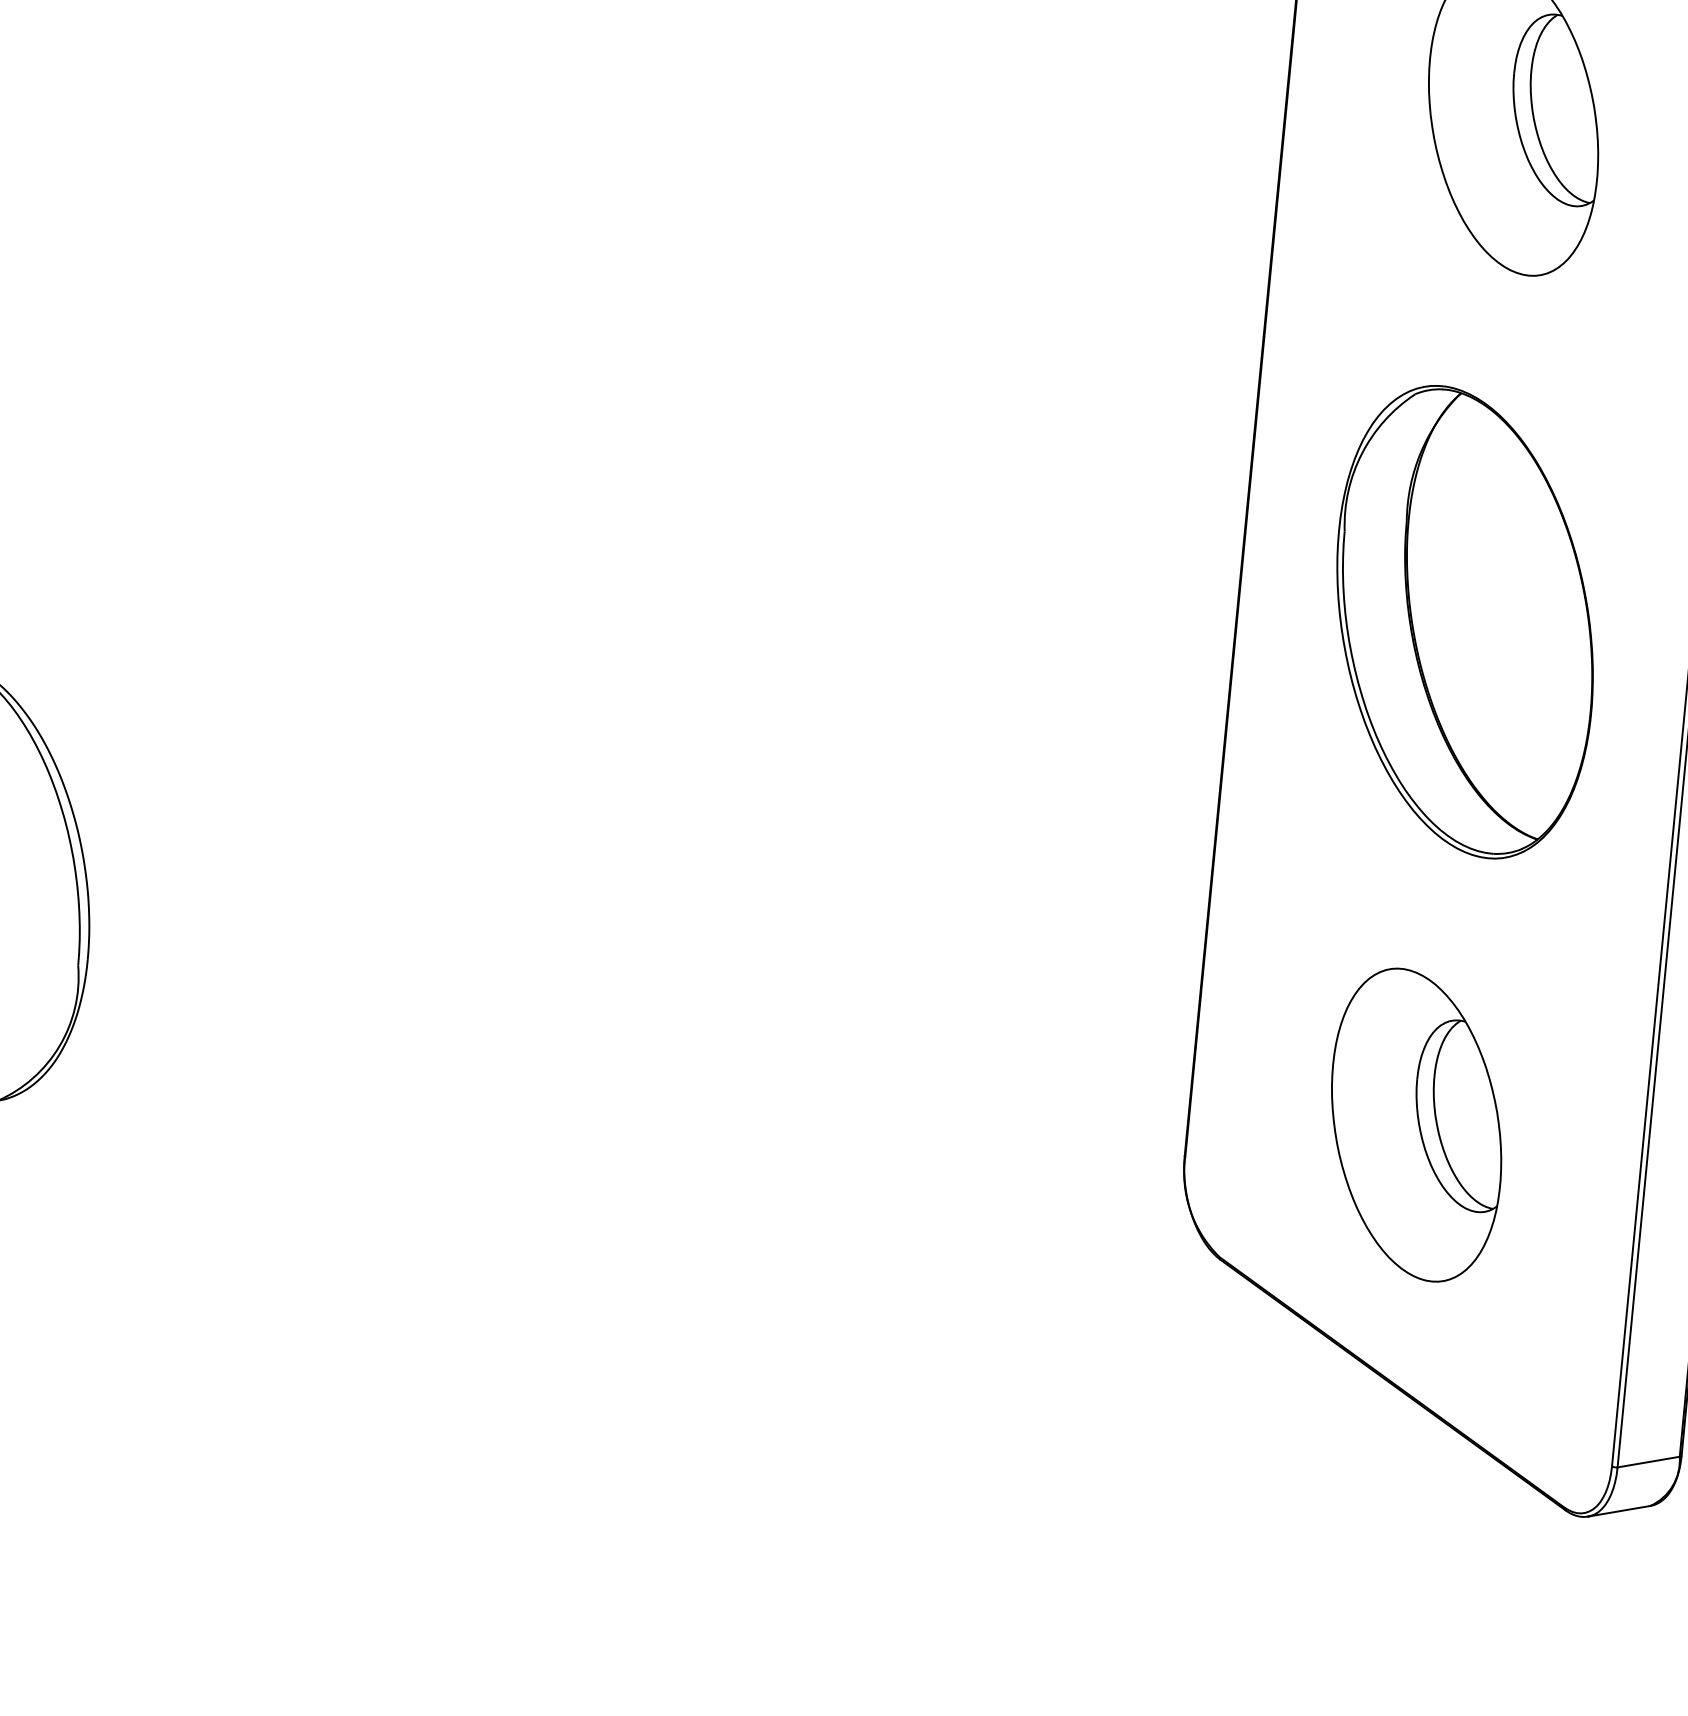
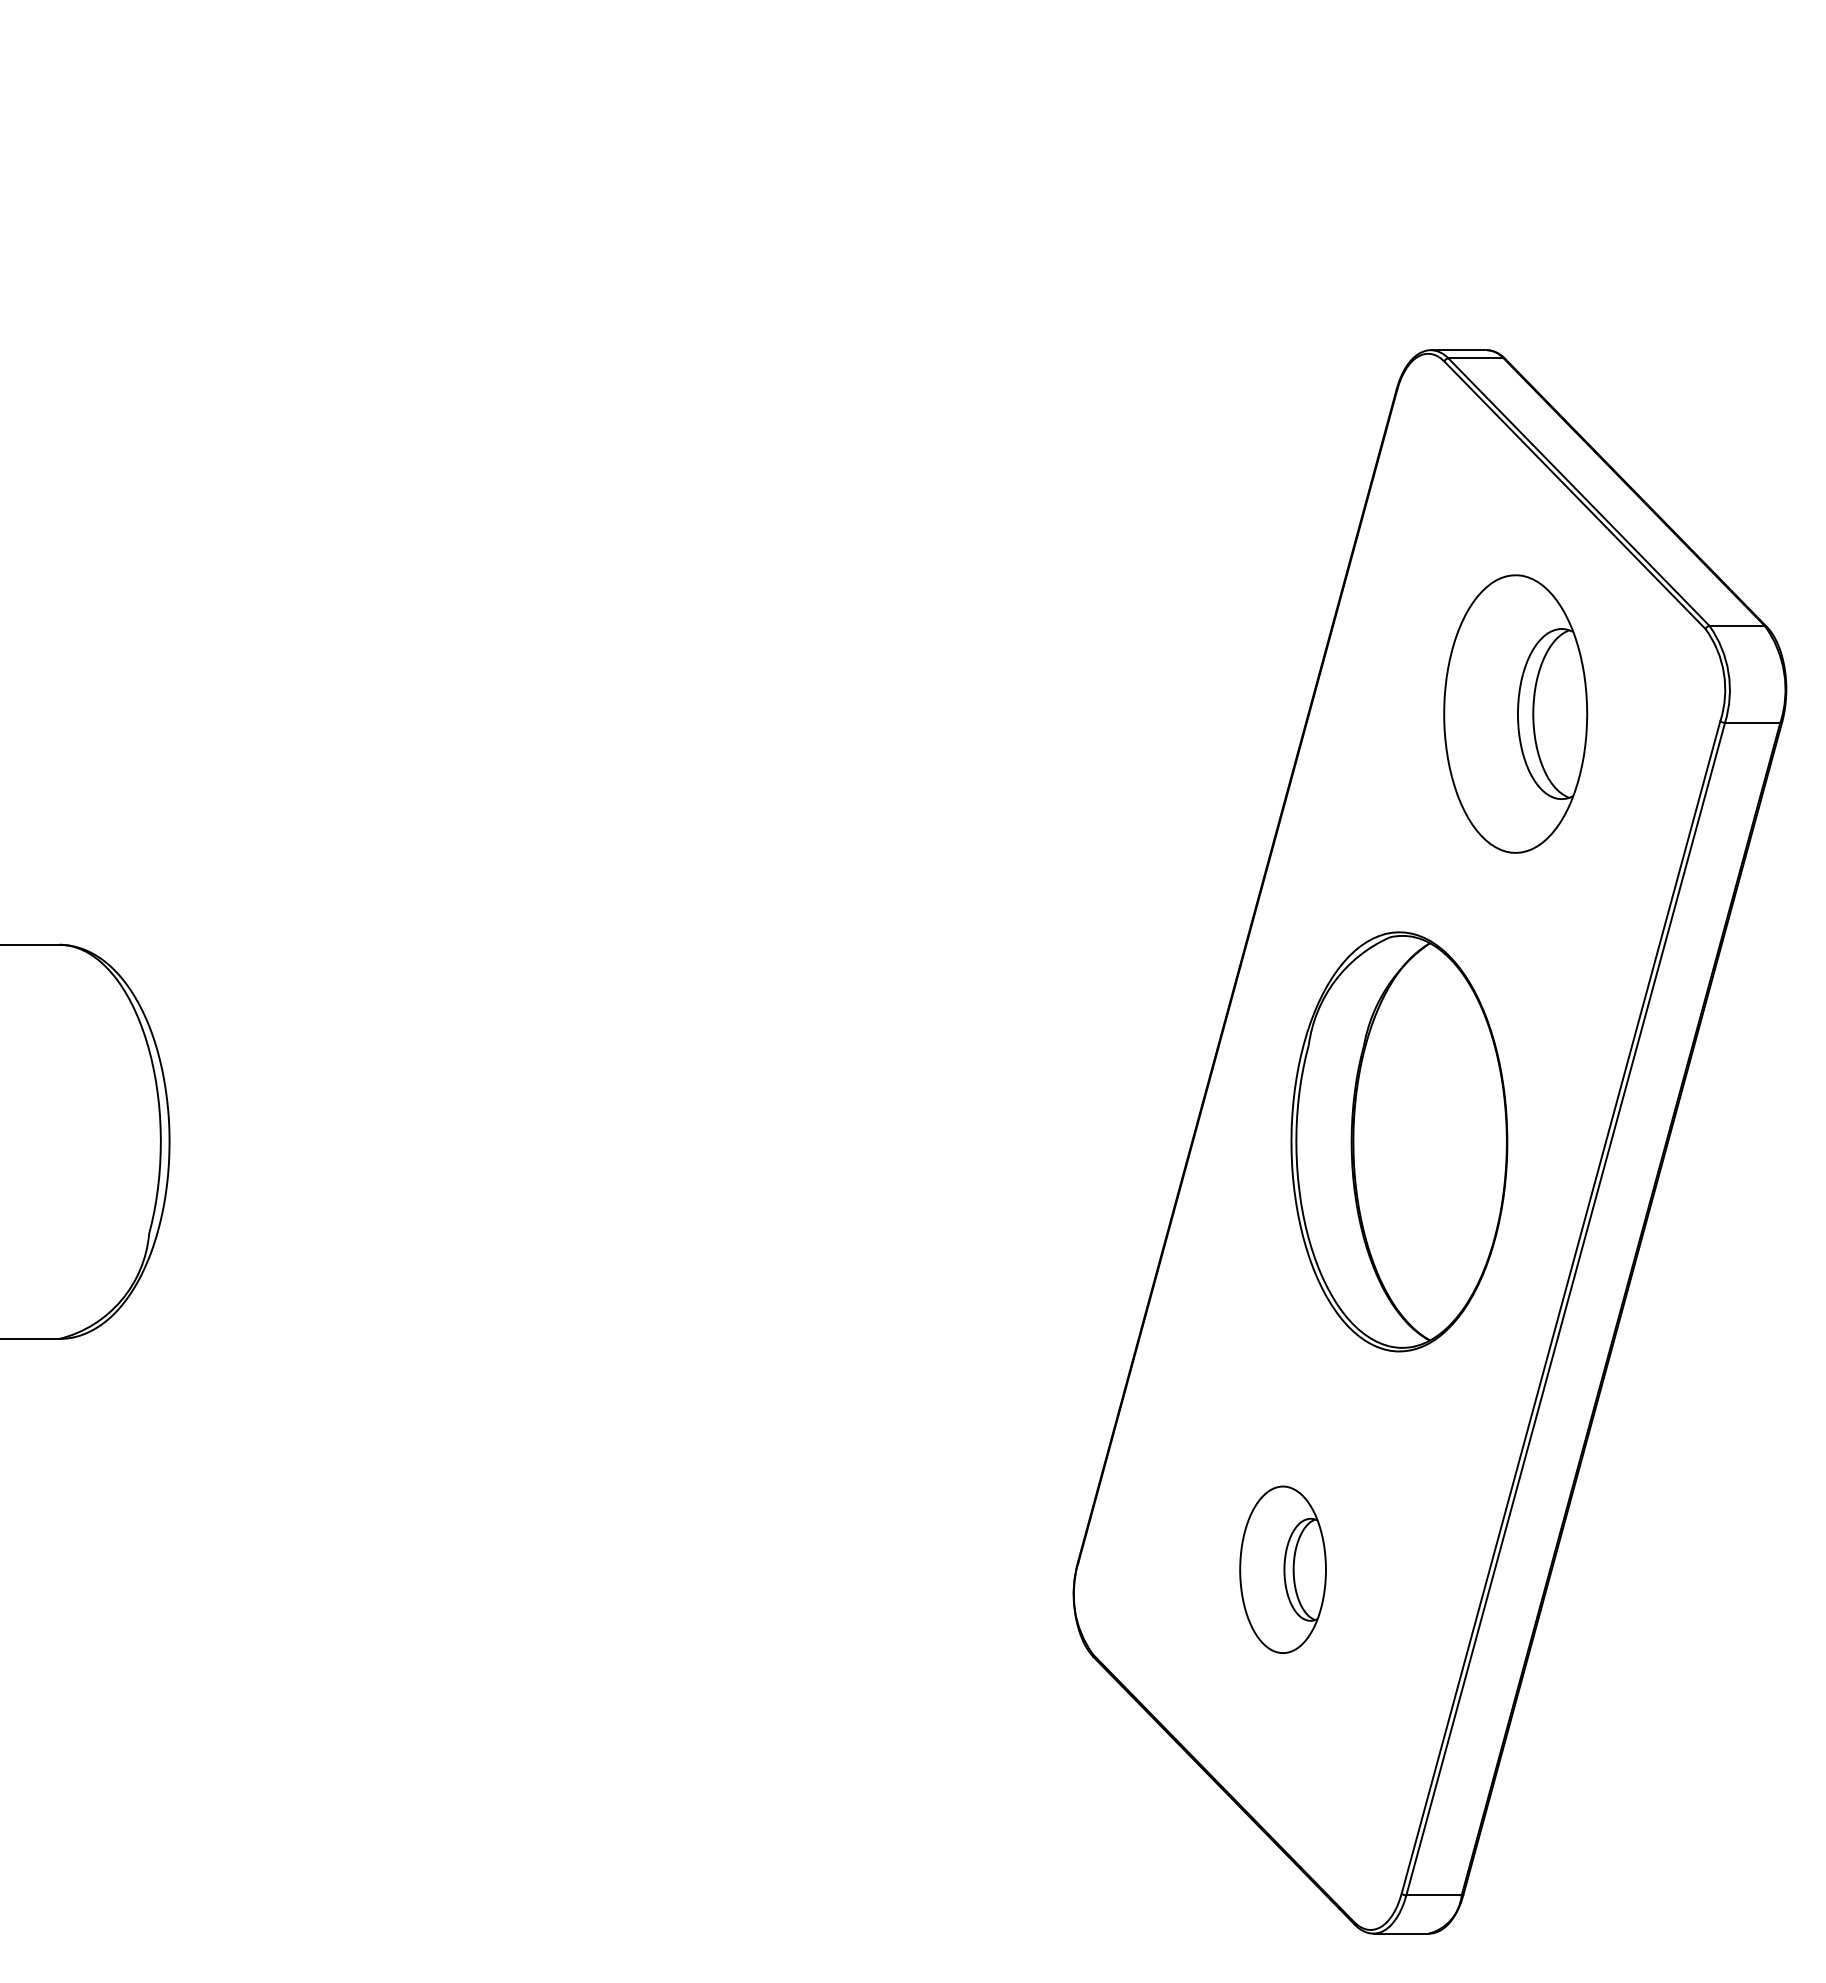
part: (1415, 1125) -> (1282, 1569), size x0.6

